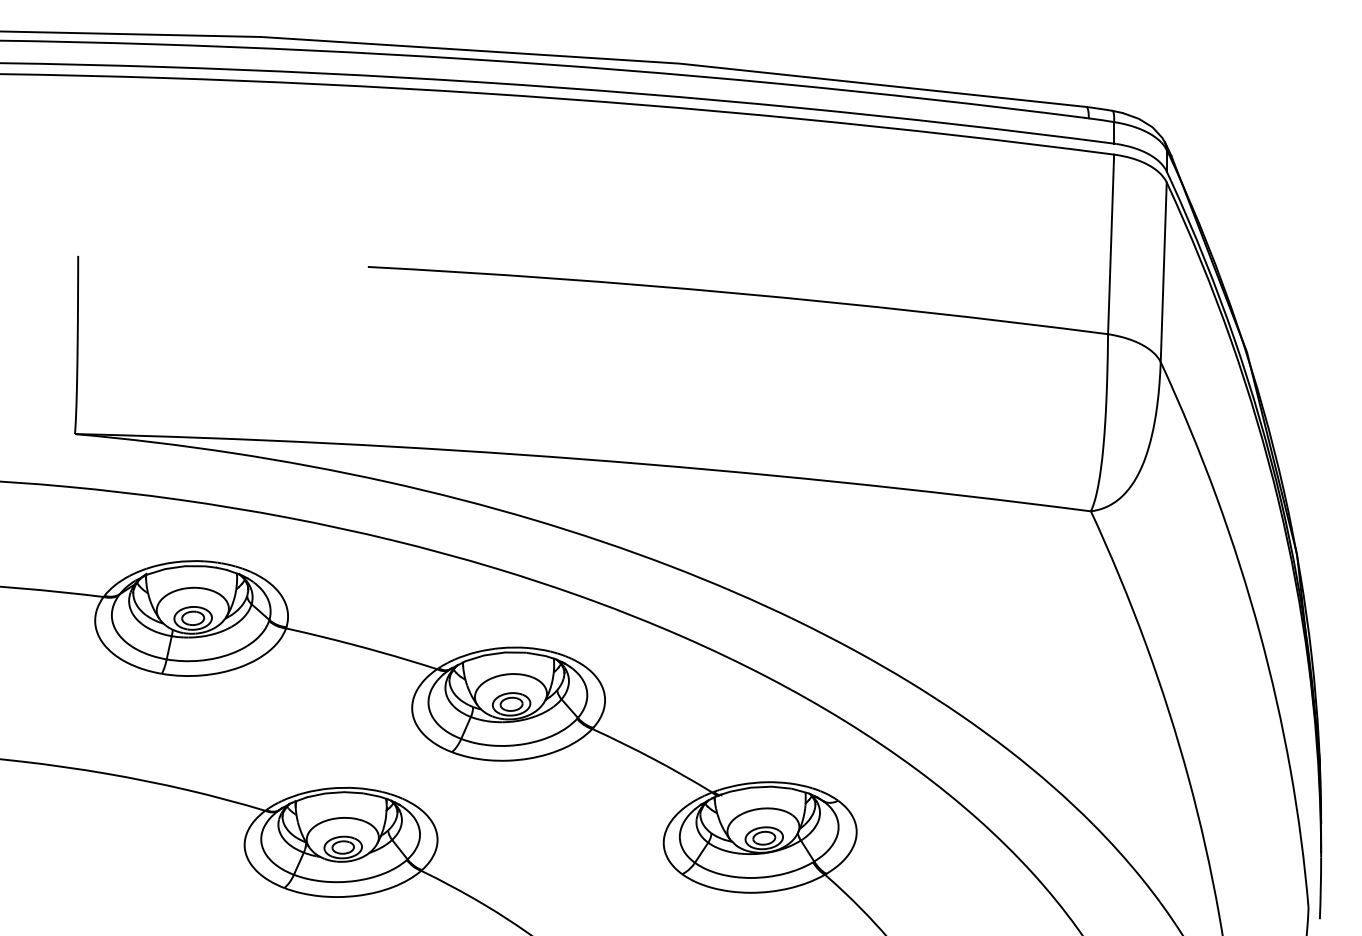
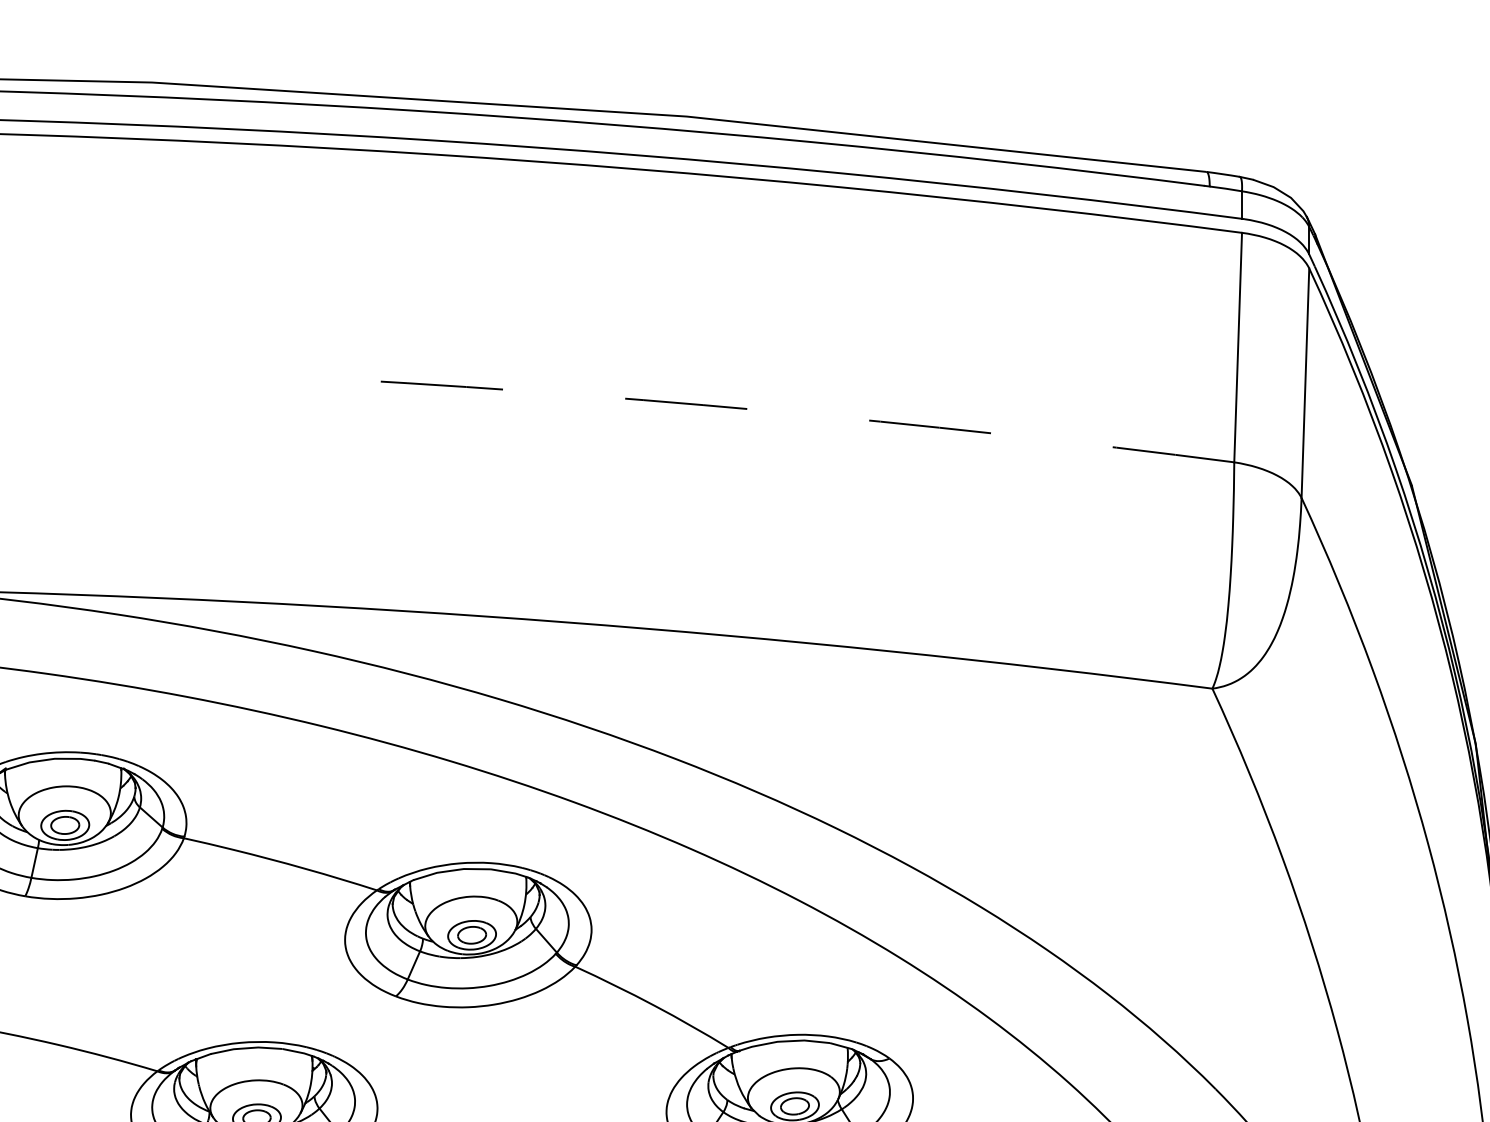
arc: (738, 293) -> (762, 410), solid -> dashed

